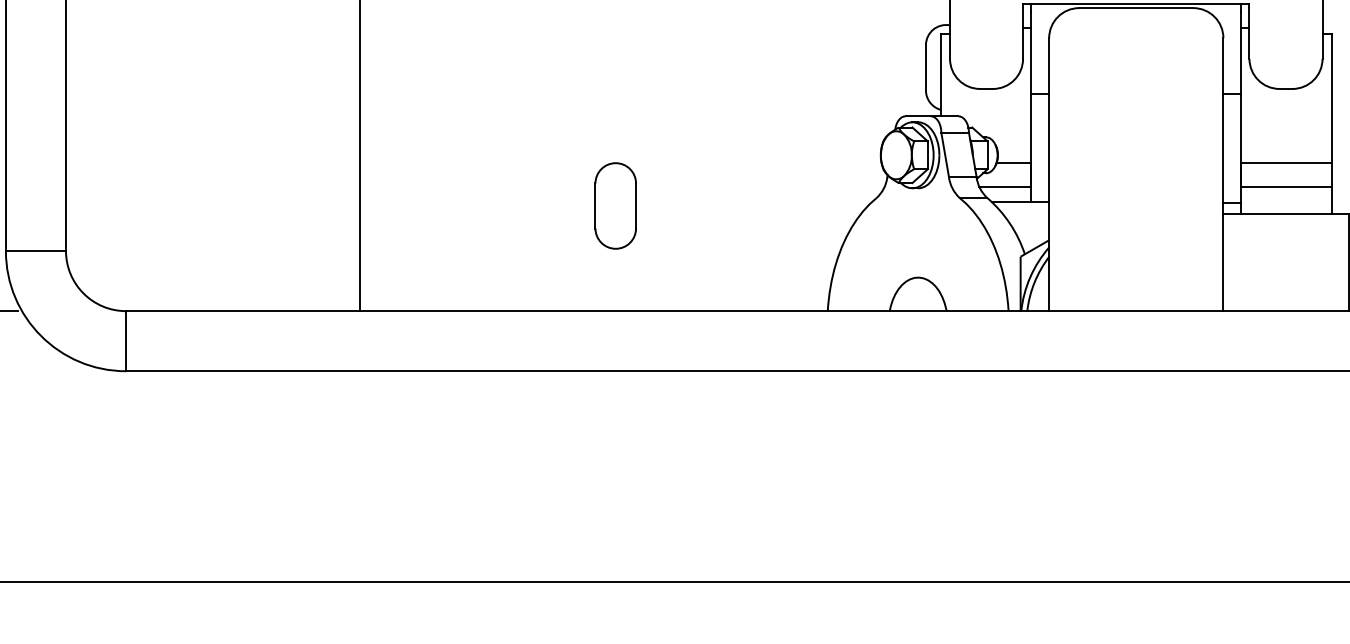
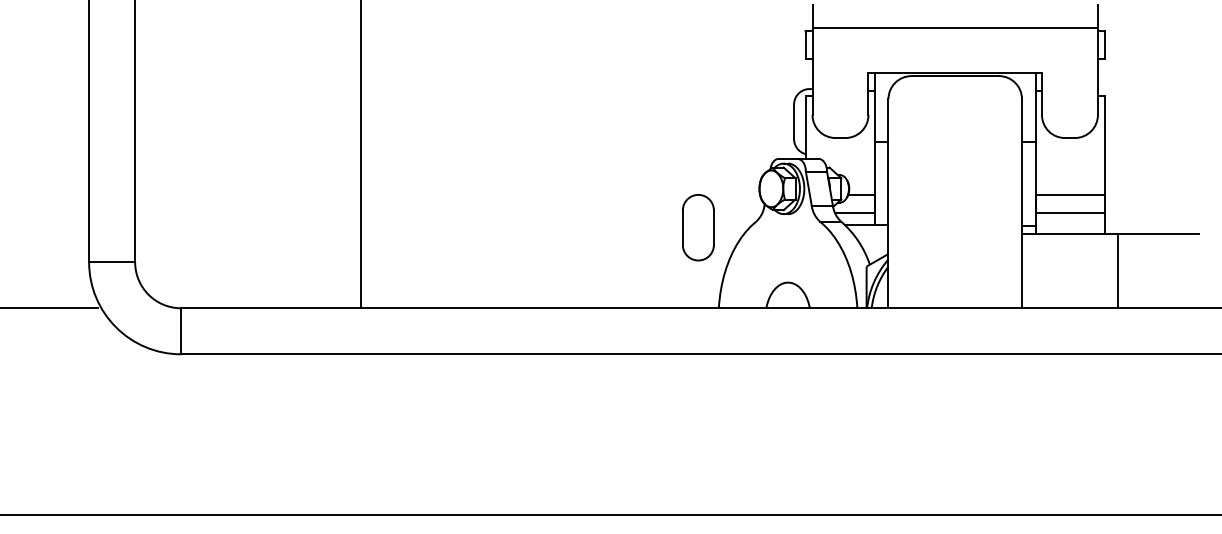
part: (615, 205) -> (698, 227), moved

